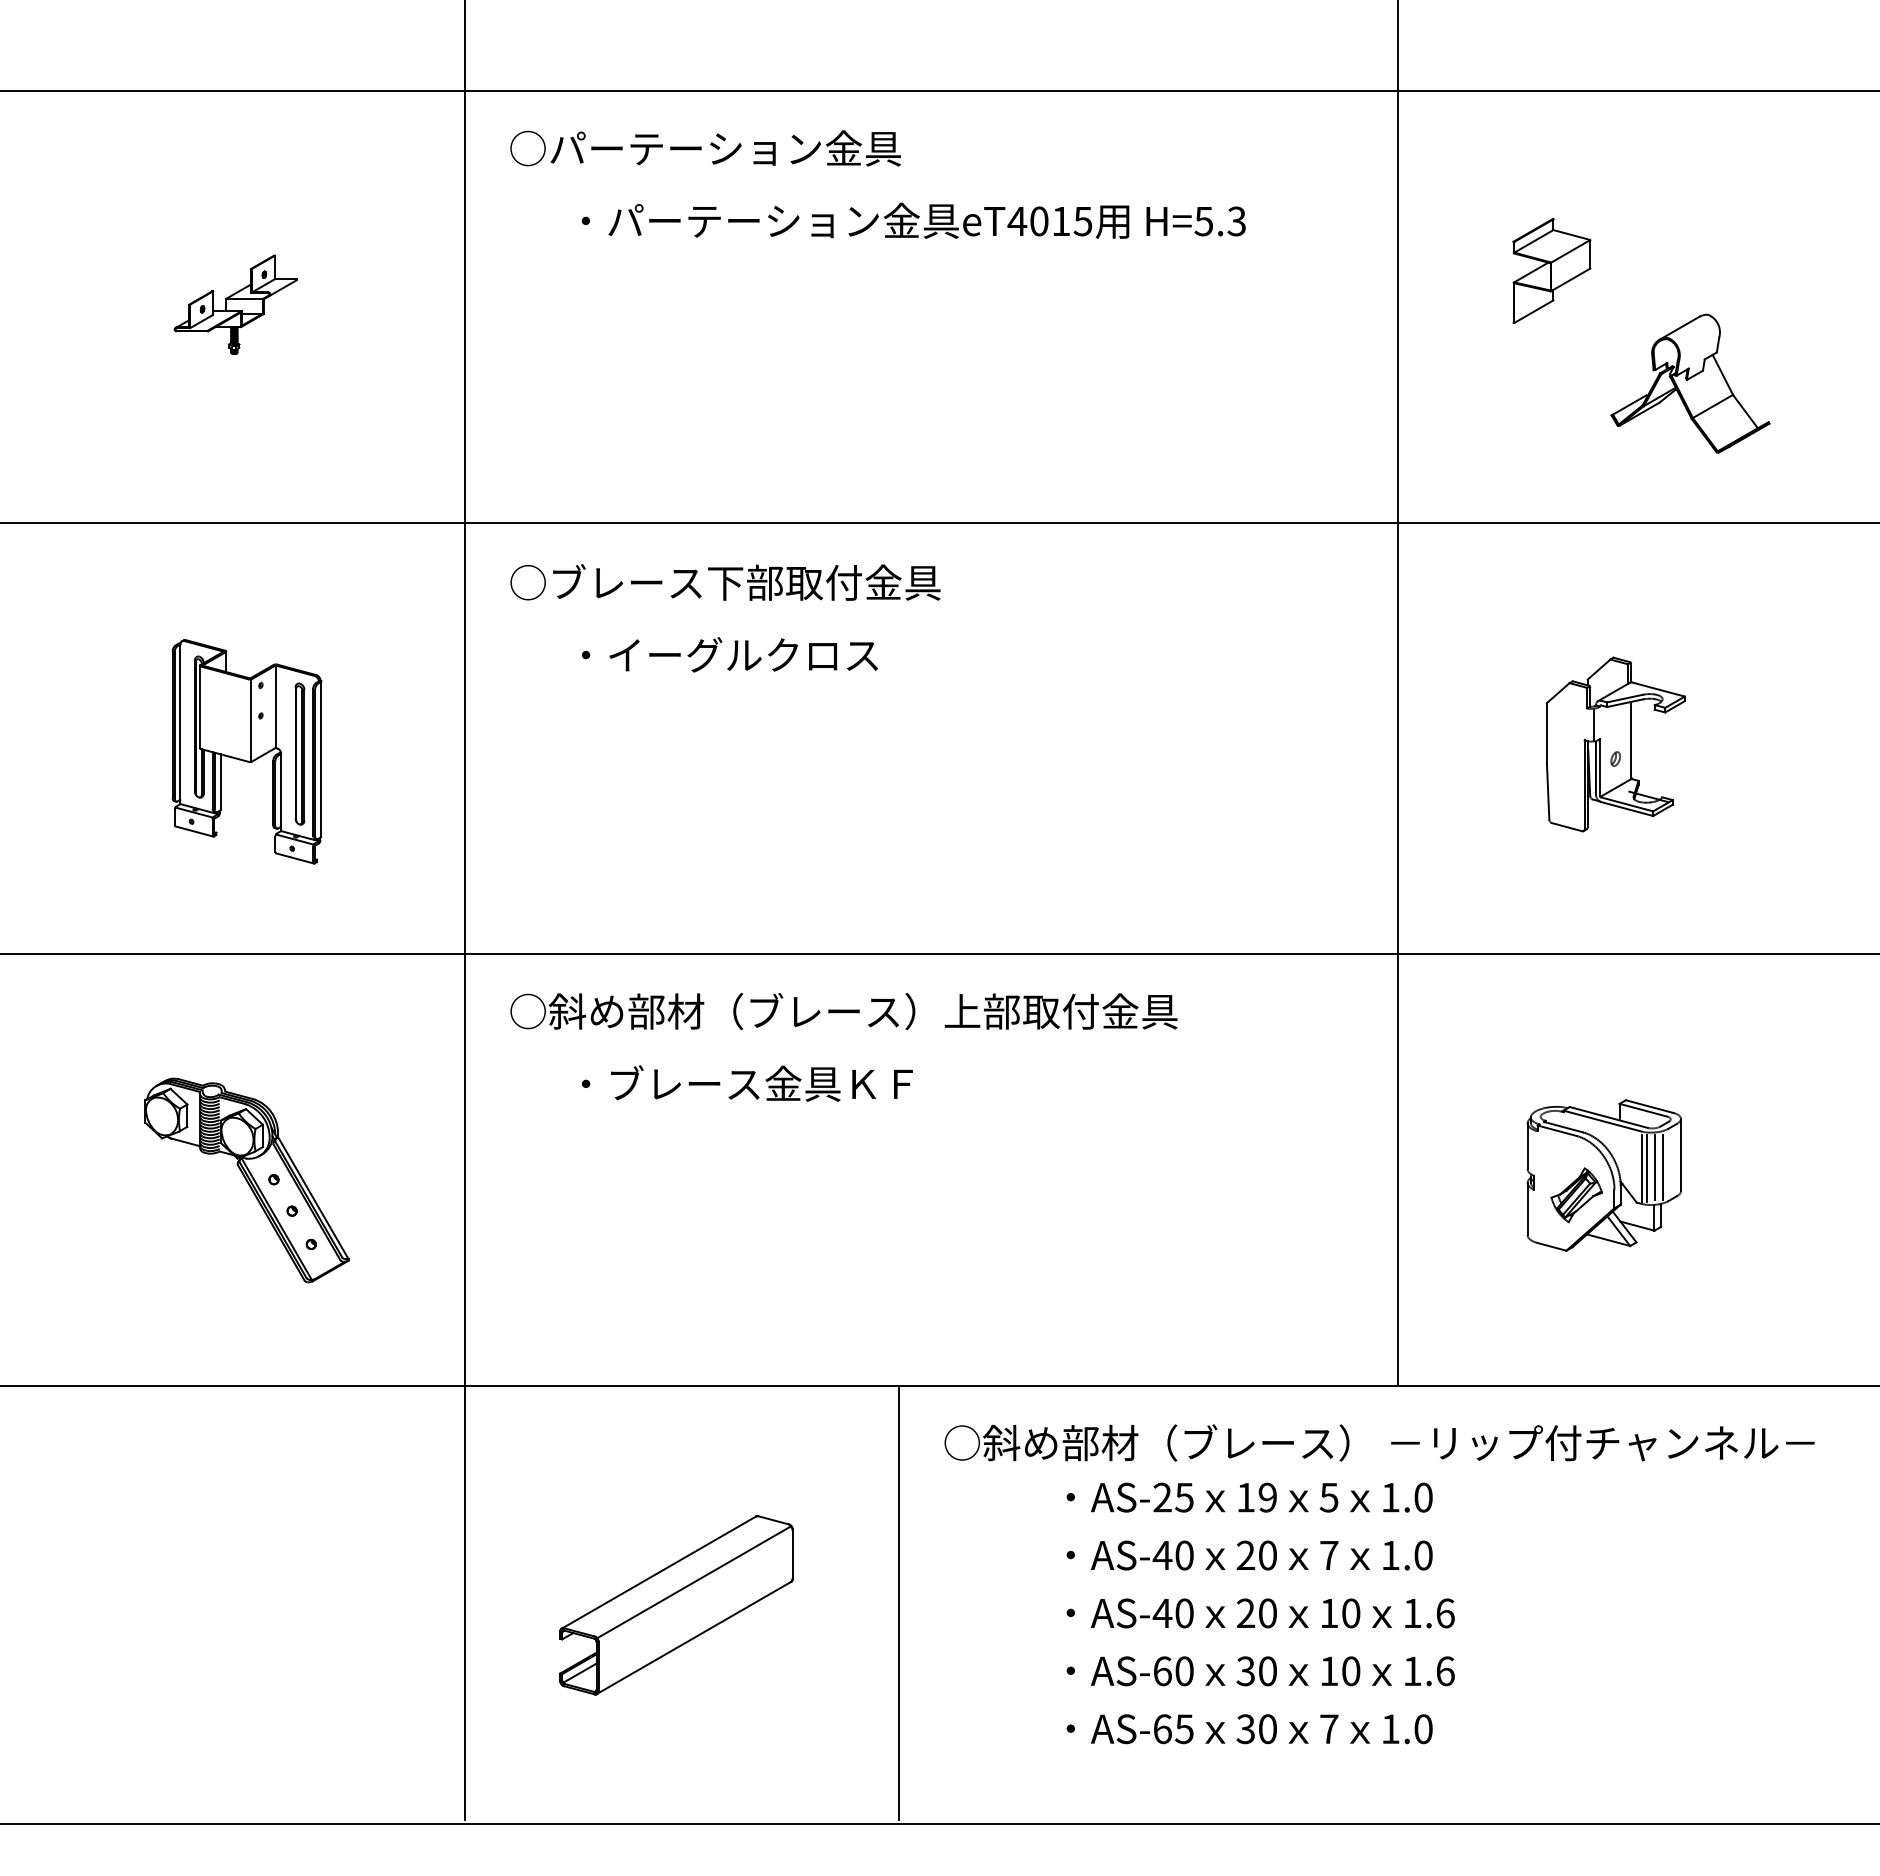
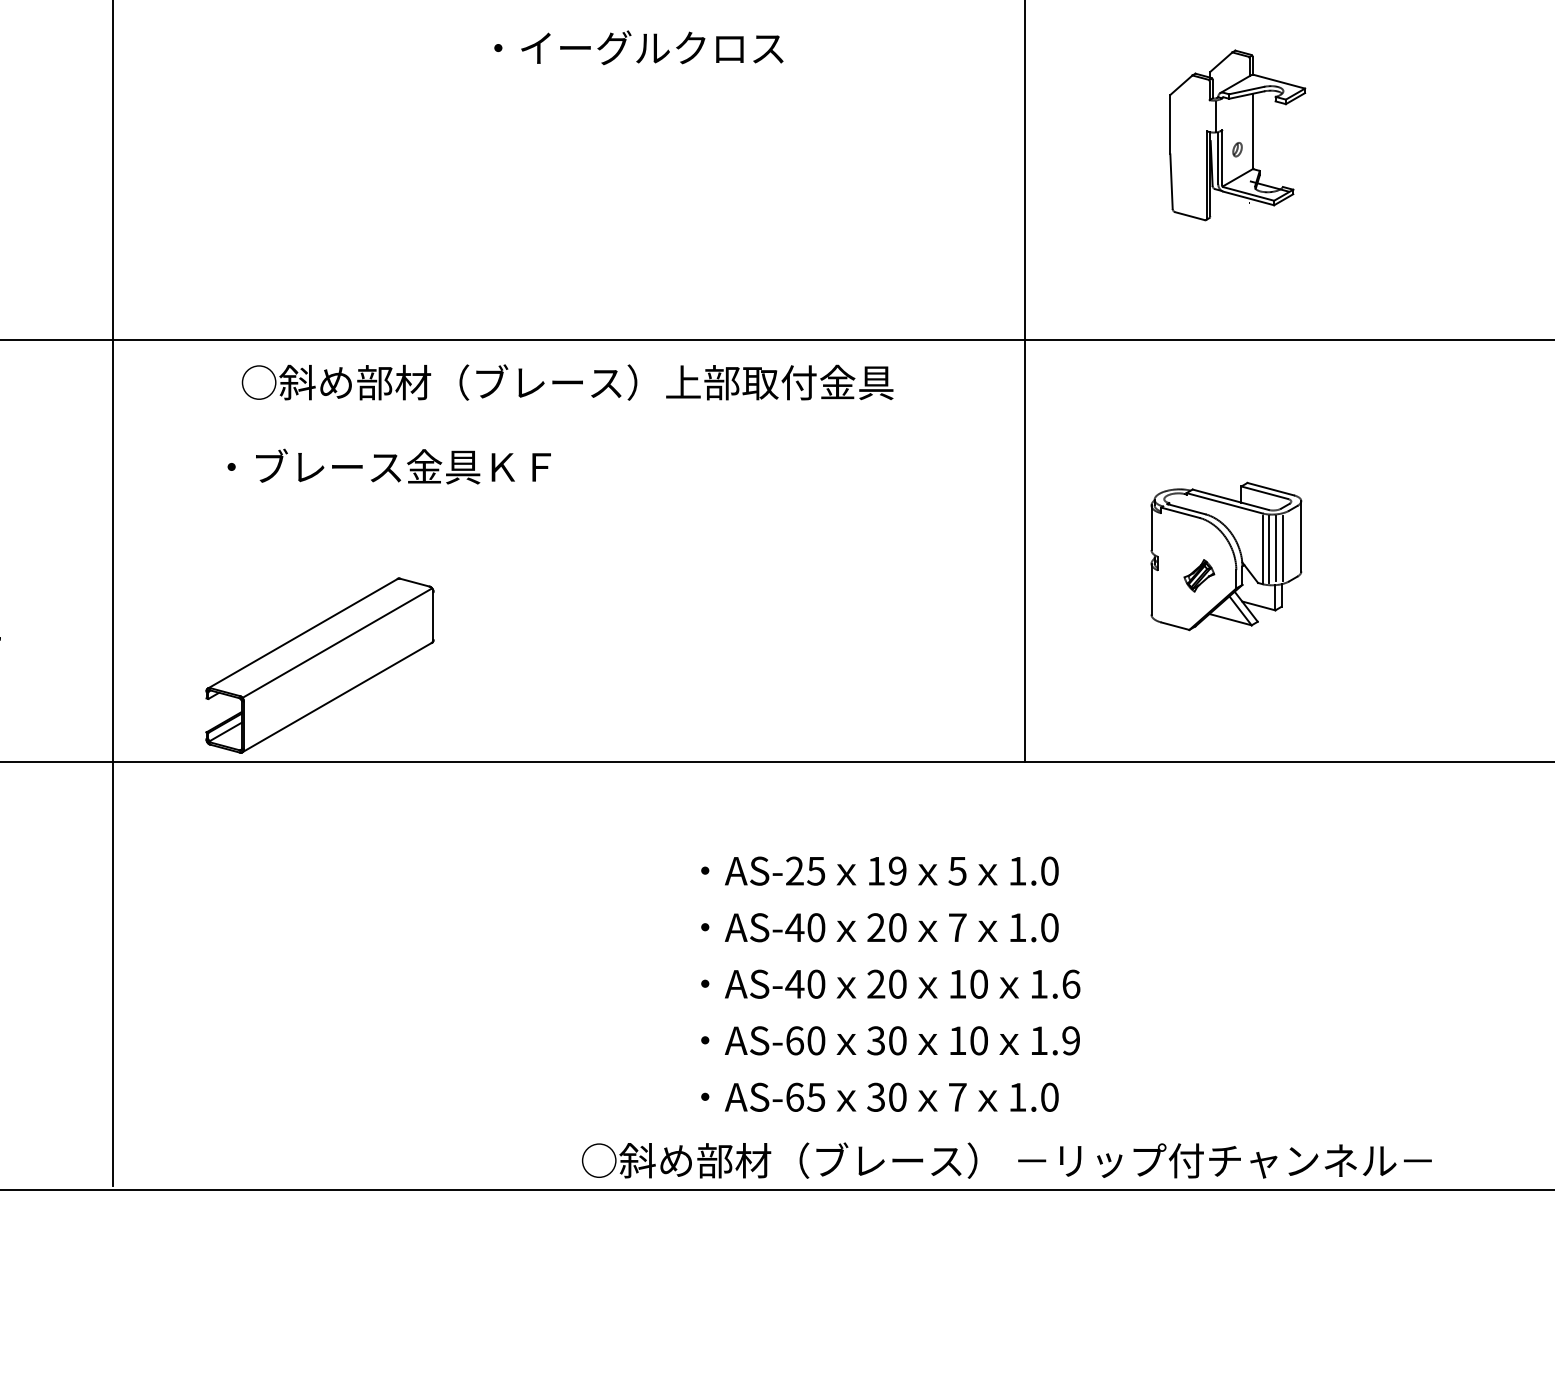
text: (729, 654) -> (638, 47), moved
text: (843, 1011) -> (567, 382), moved
part: (1576, 1195) -> (1199, 575), size x0.6
text: (1379, 1442) -> (1006, 1160), moved
line: (899, 1602) -> (537, 973), removed
part: (676, 1605) -> (320, 665), moved
text: (1445, 1671) -> (1071, 1041), 1.6 -> 1.9

